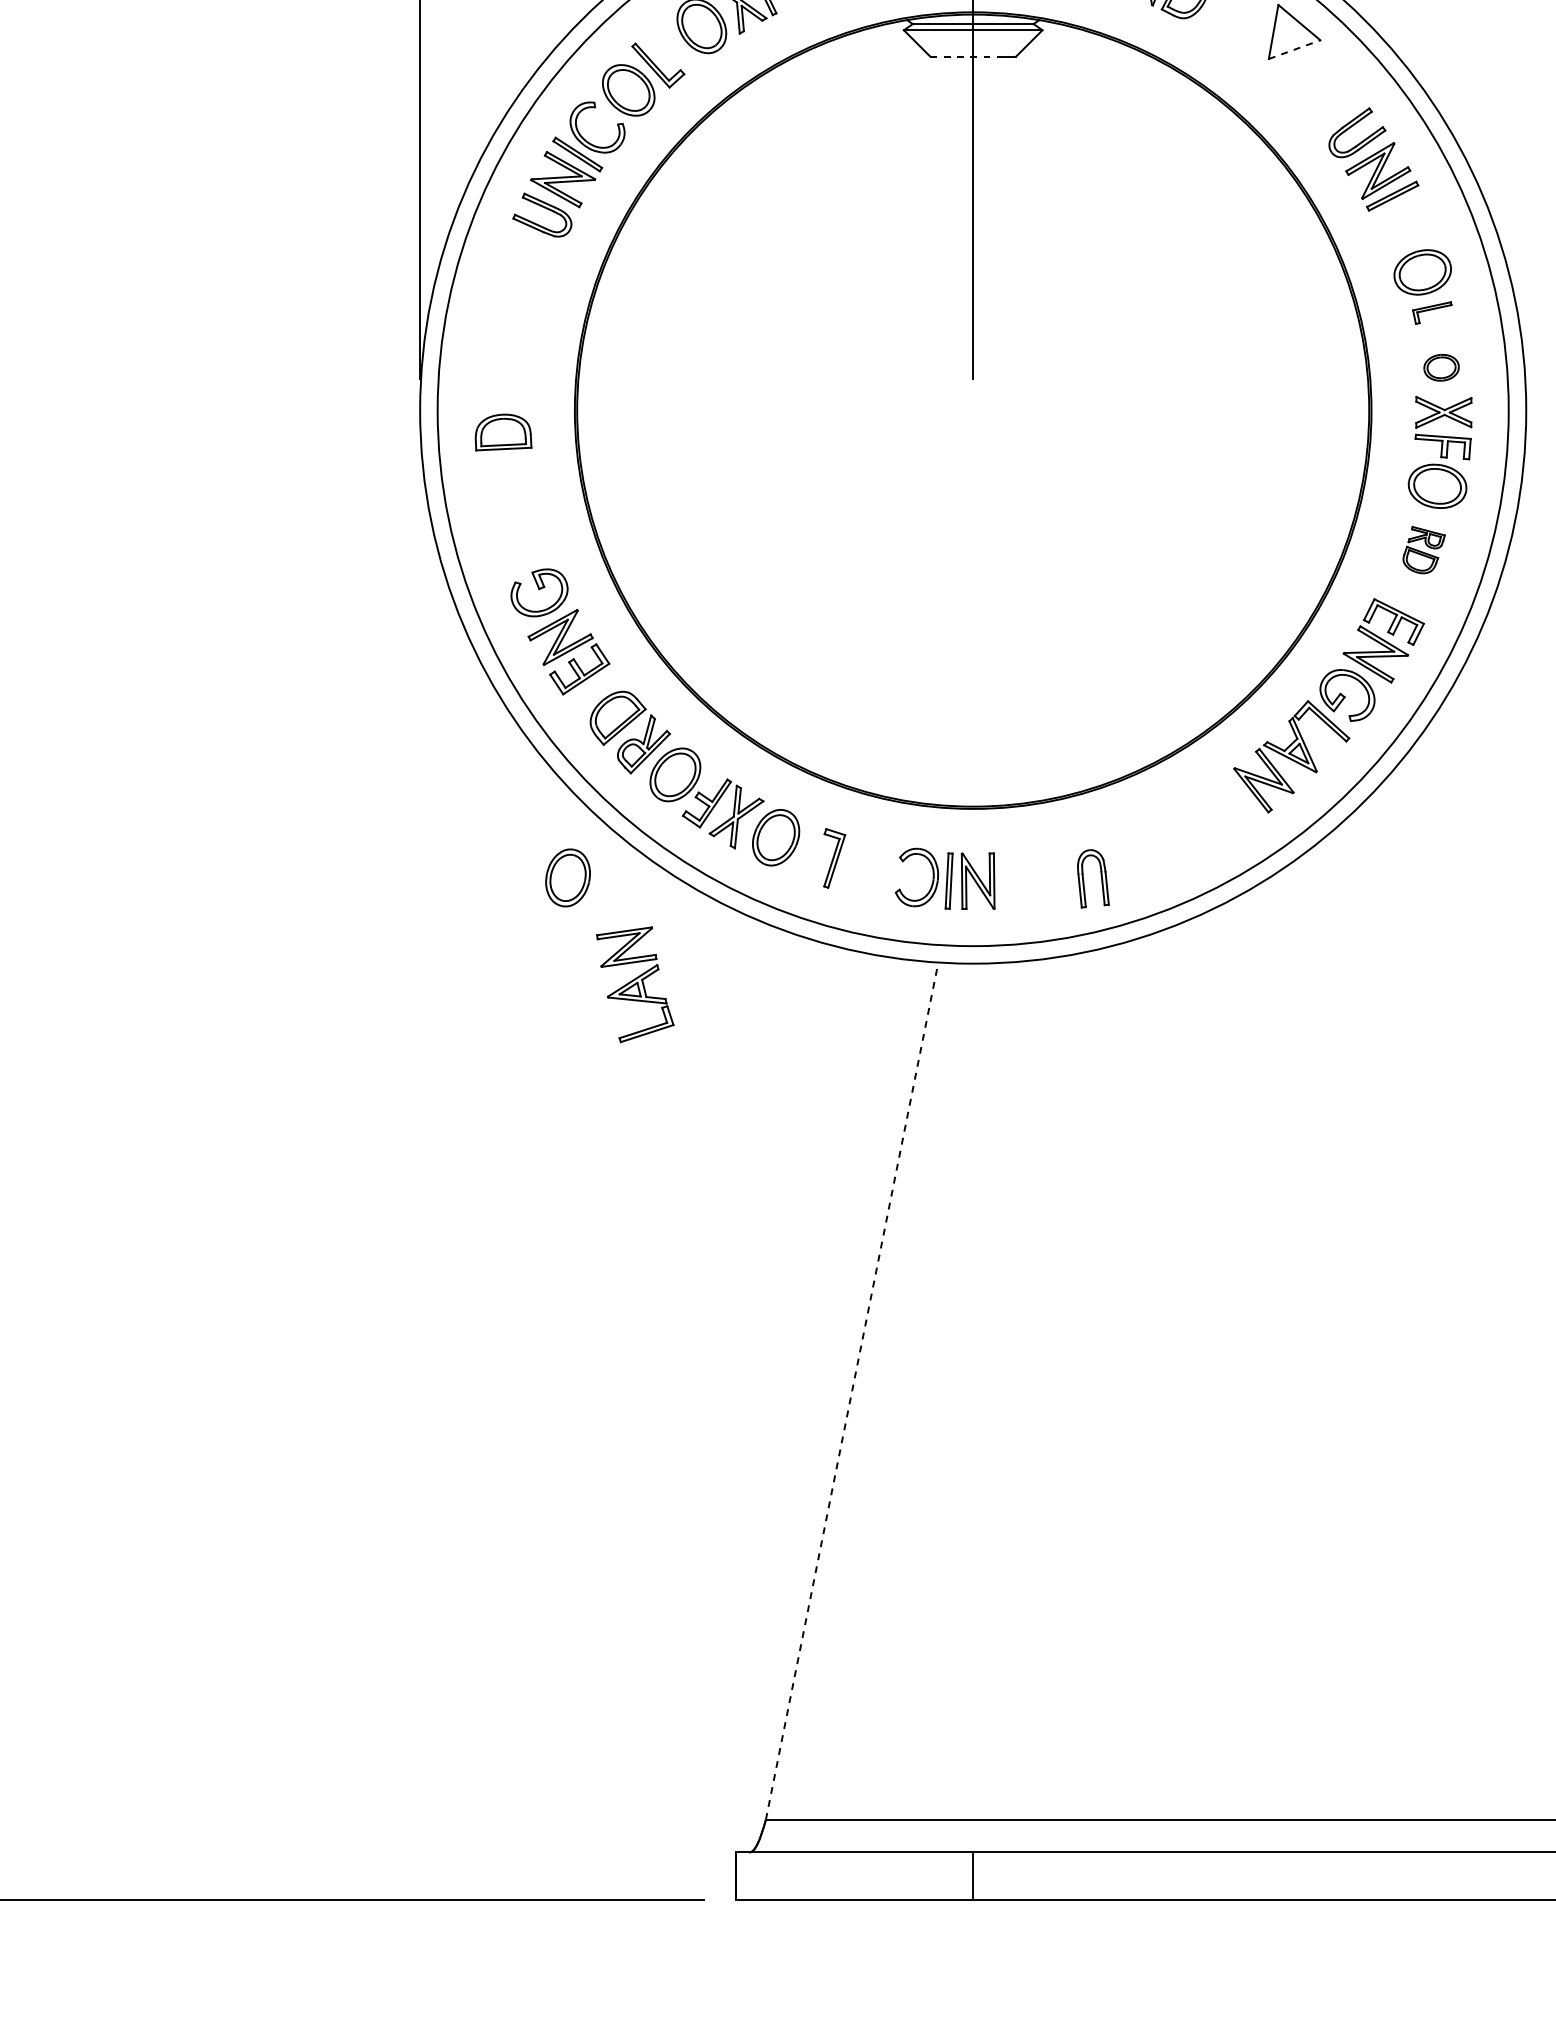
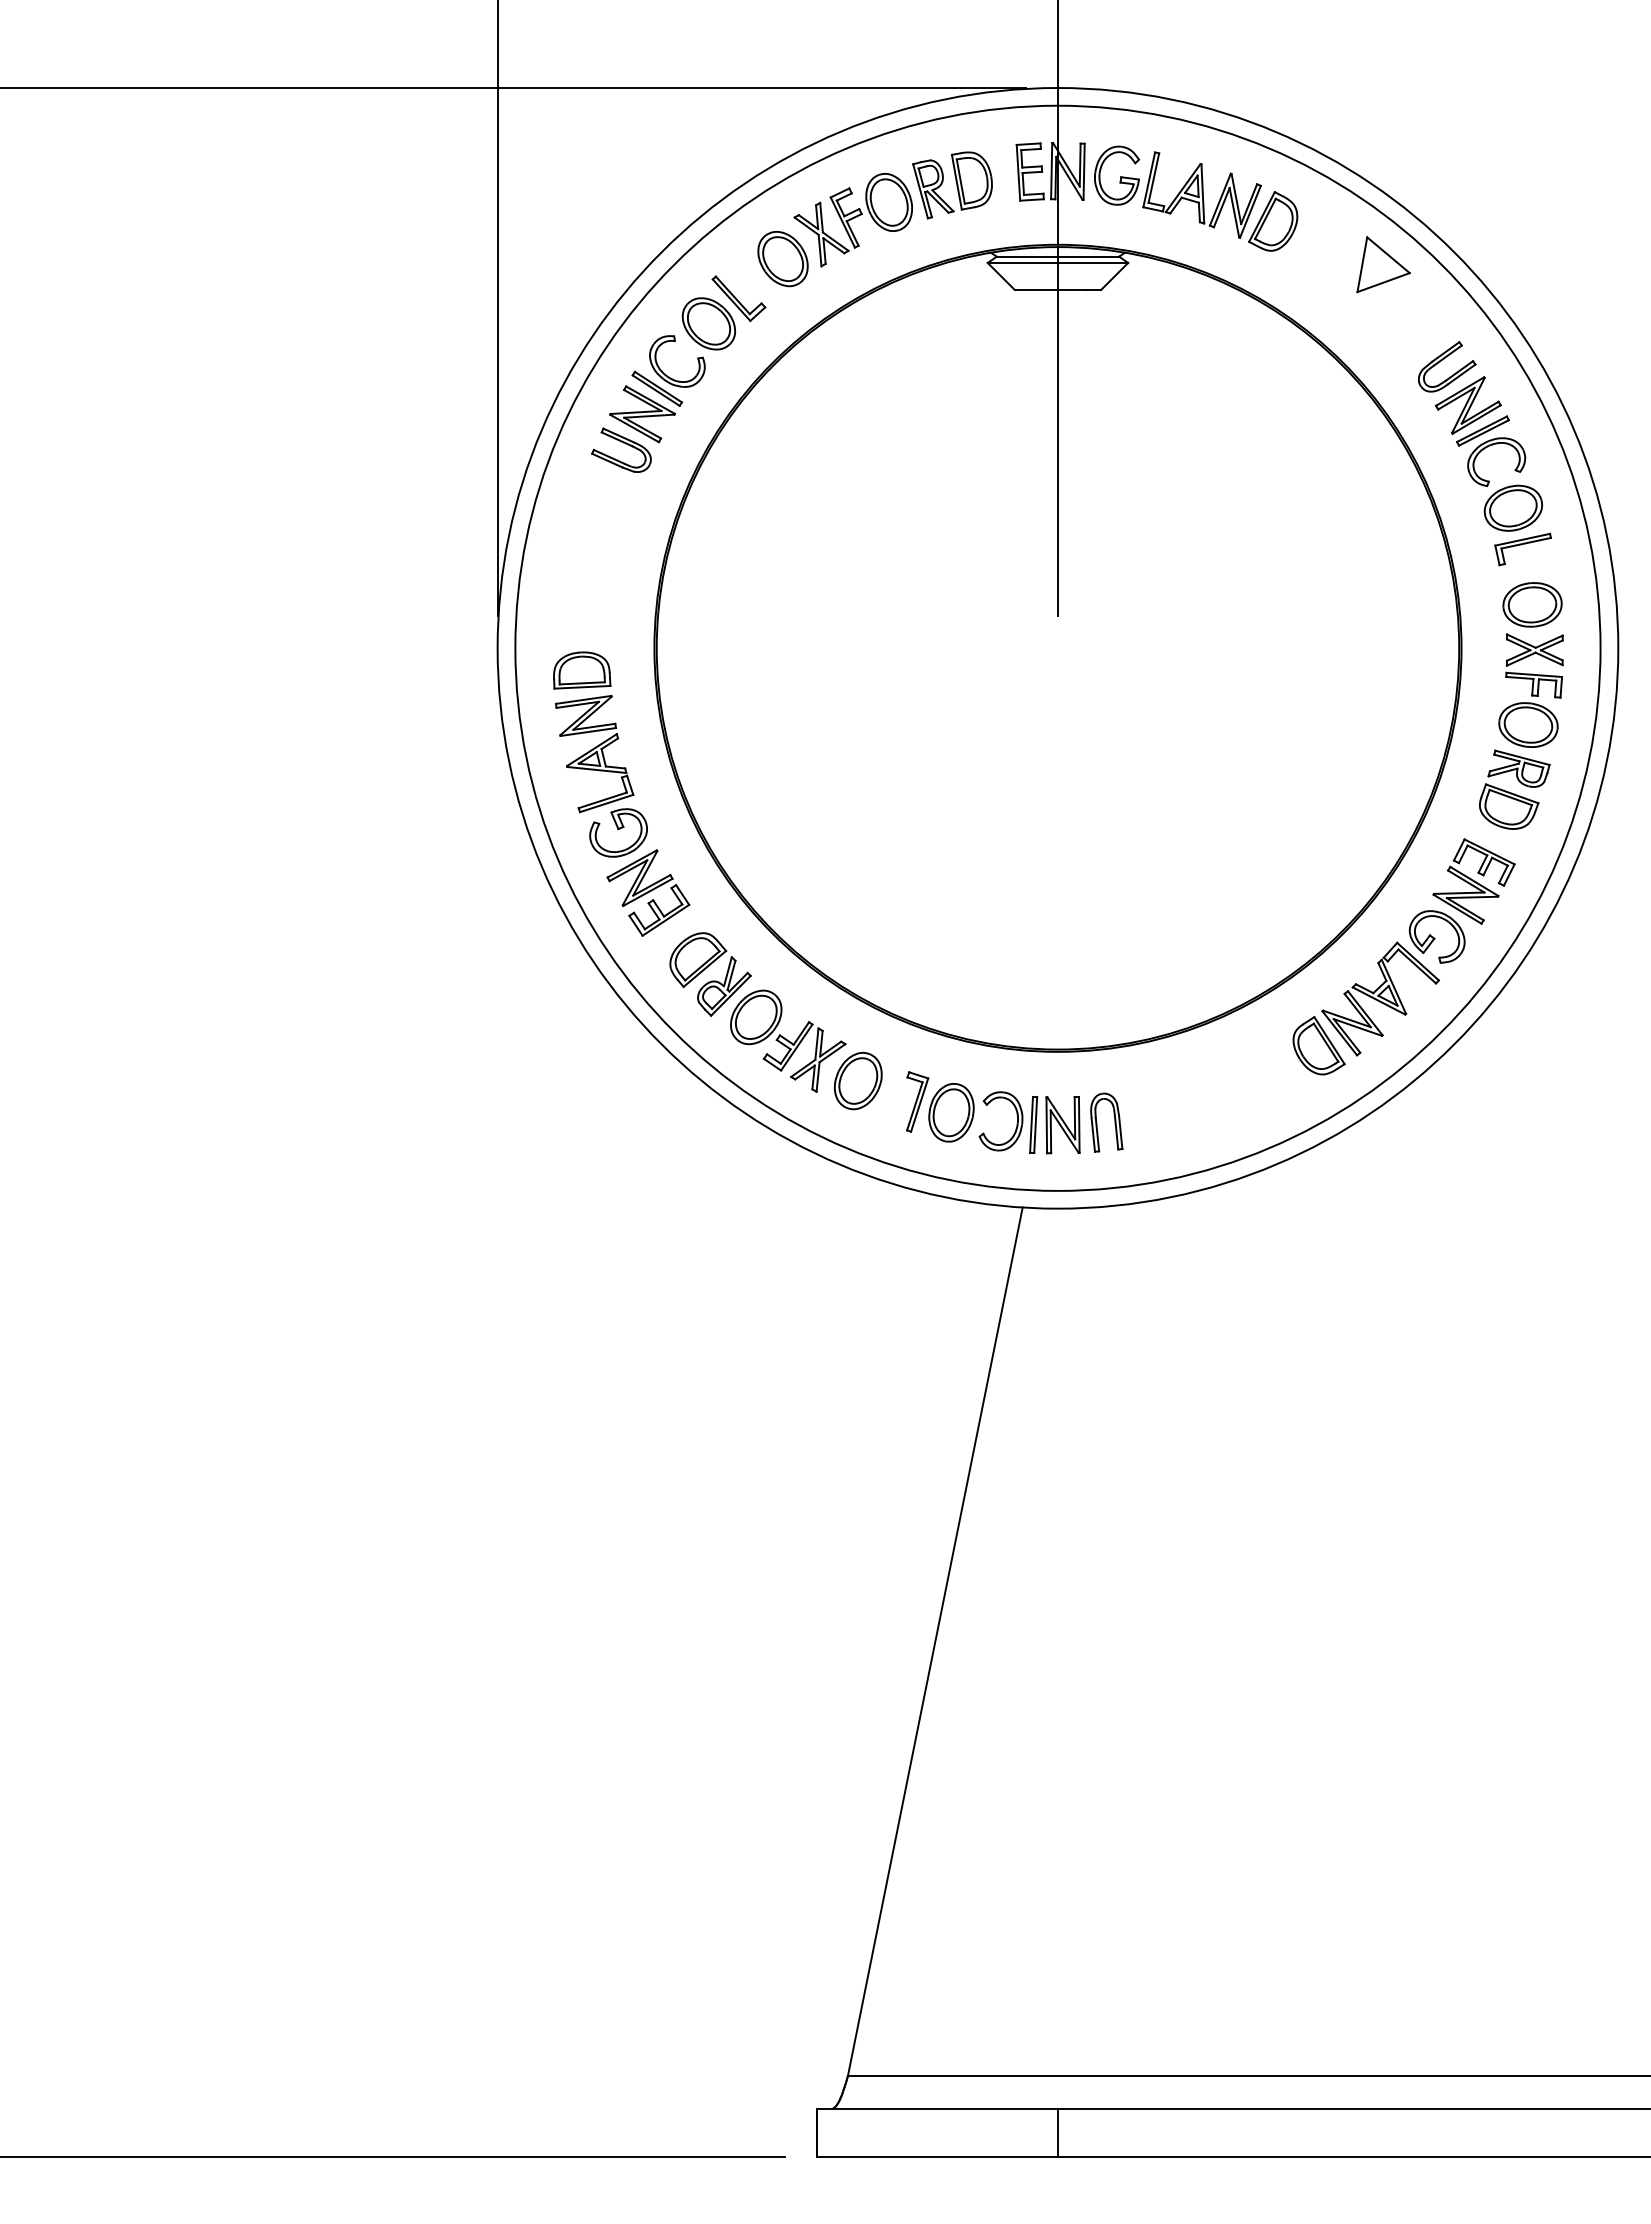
line: (1294, 49) -> (1383, 282), dashed -> solid
line: (966, 56) -> (1051, 289), dashed -> solid
part: (1400, 211) -> (1490, 446), added
part: (1431, 313) -> (1522, 549), size x1.43
part: (1441, 367) -> (1532, 604), size x1.67
part: (1423, 549) -> (1514, 789), size x1.67
part: (1230, 802) -> (1318, 1045), added
part: (568, 877) -> (951, 1112), moved
part: (1101, 878) -> (1114, 1122), moved
part: (635, 985) -> (594, 754), moved
line: (852, 1390) -> (935, 1641), dashed -> solid

